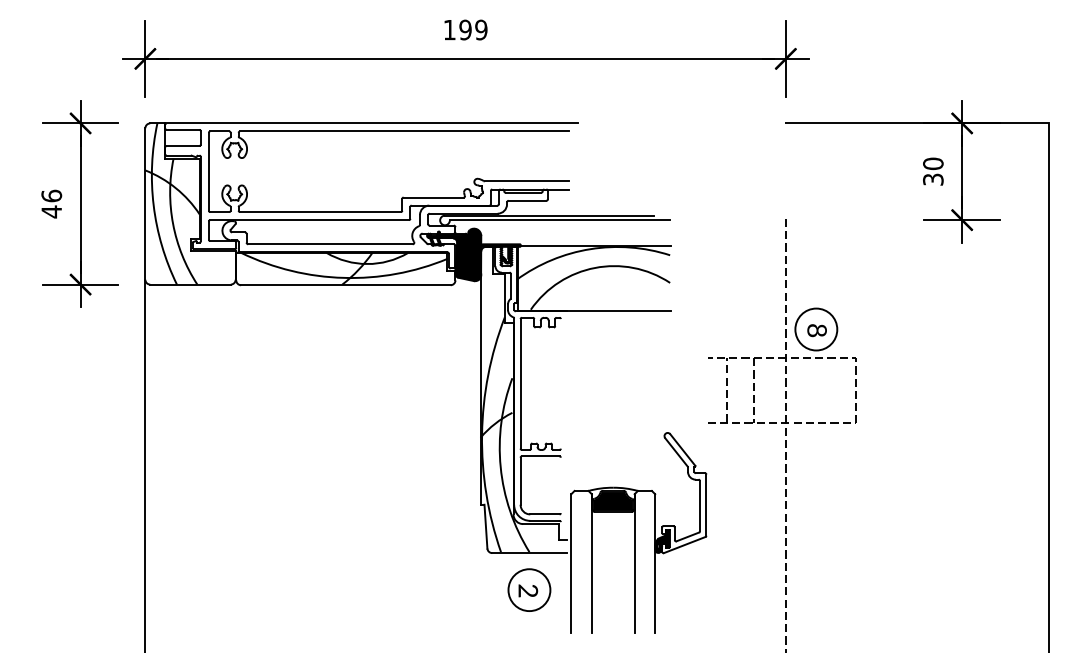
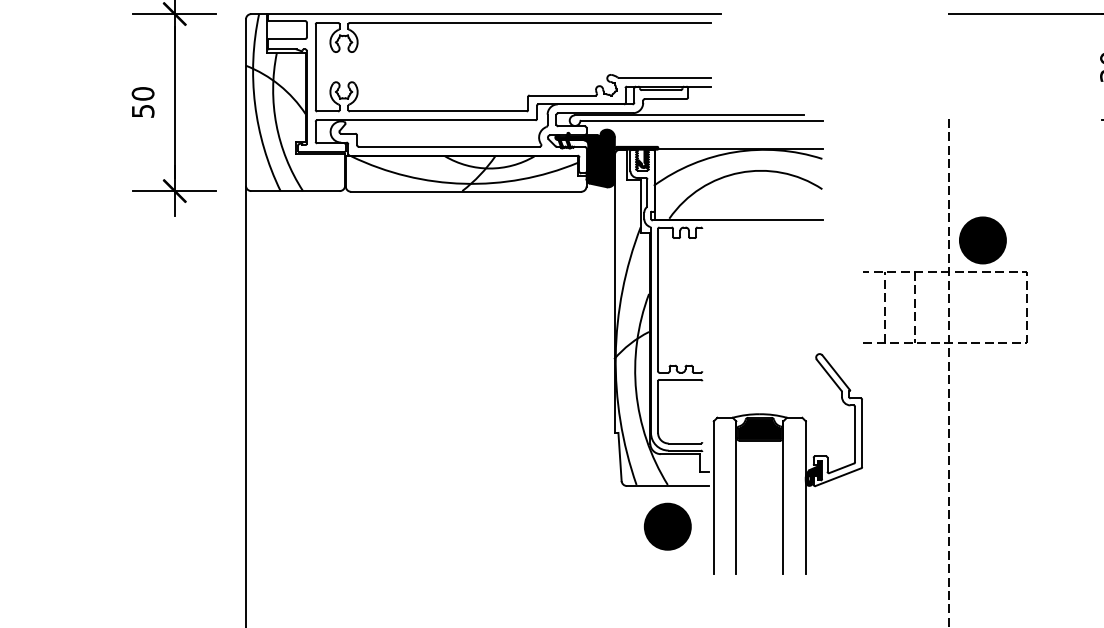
text: (51, 203) -> (142, 102), 46 -> 50
fill: (816, 329) -> (983, 240), added
fill: (529, 590) -> (667, 527), added

